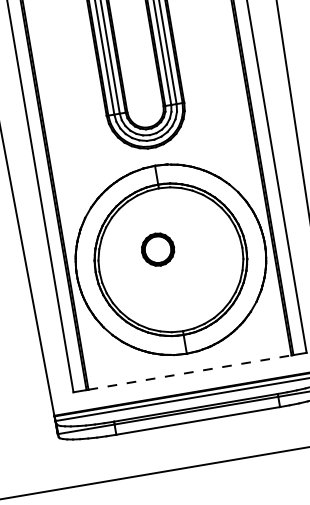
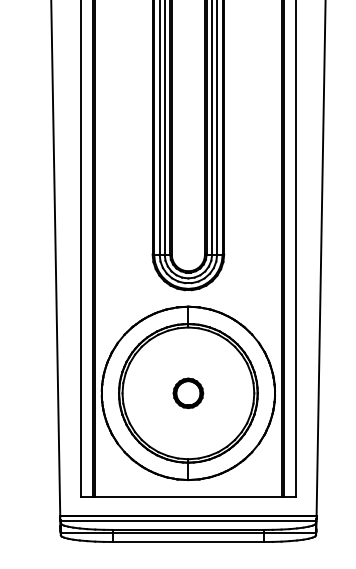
part: (158, 249) -> (188, 393), moved
line: (190, 372) -> (188, 497), dashed -> solid

